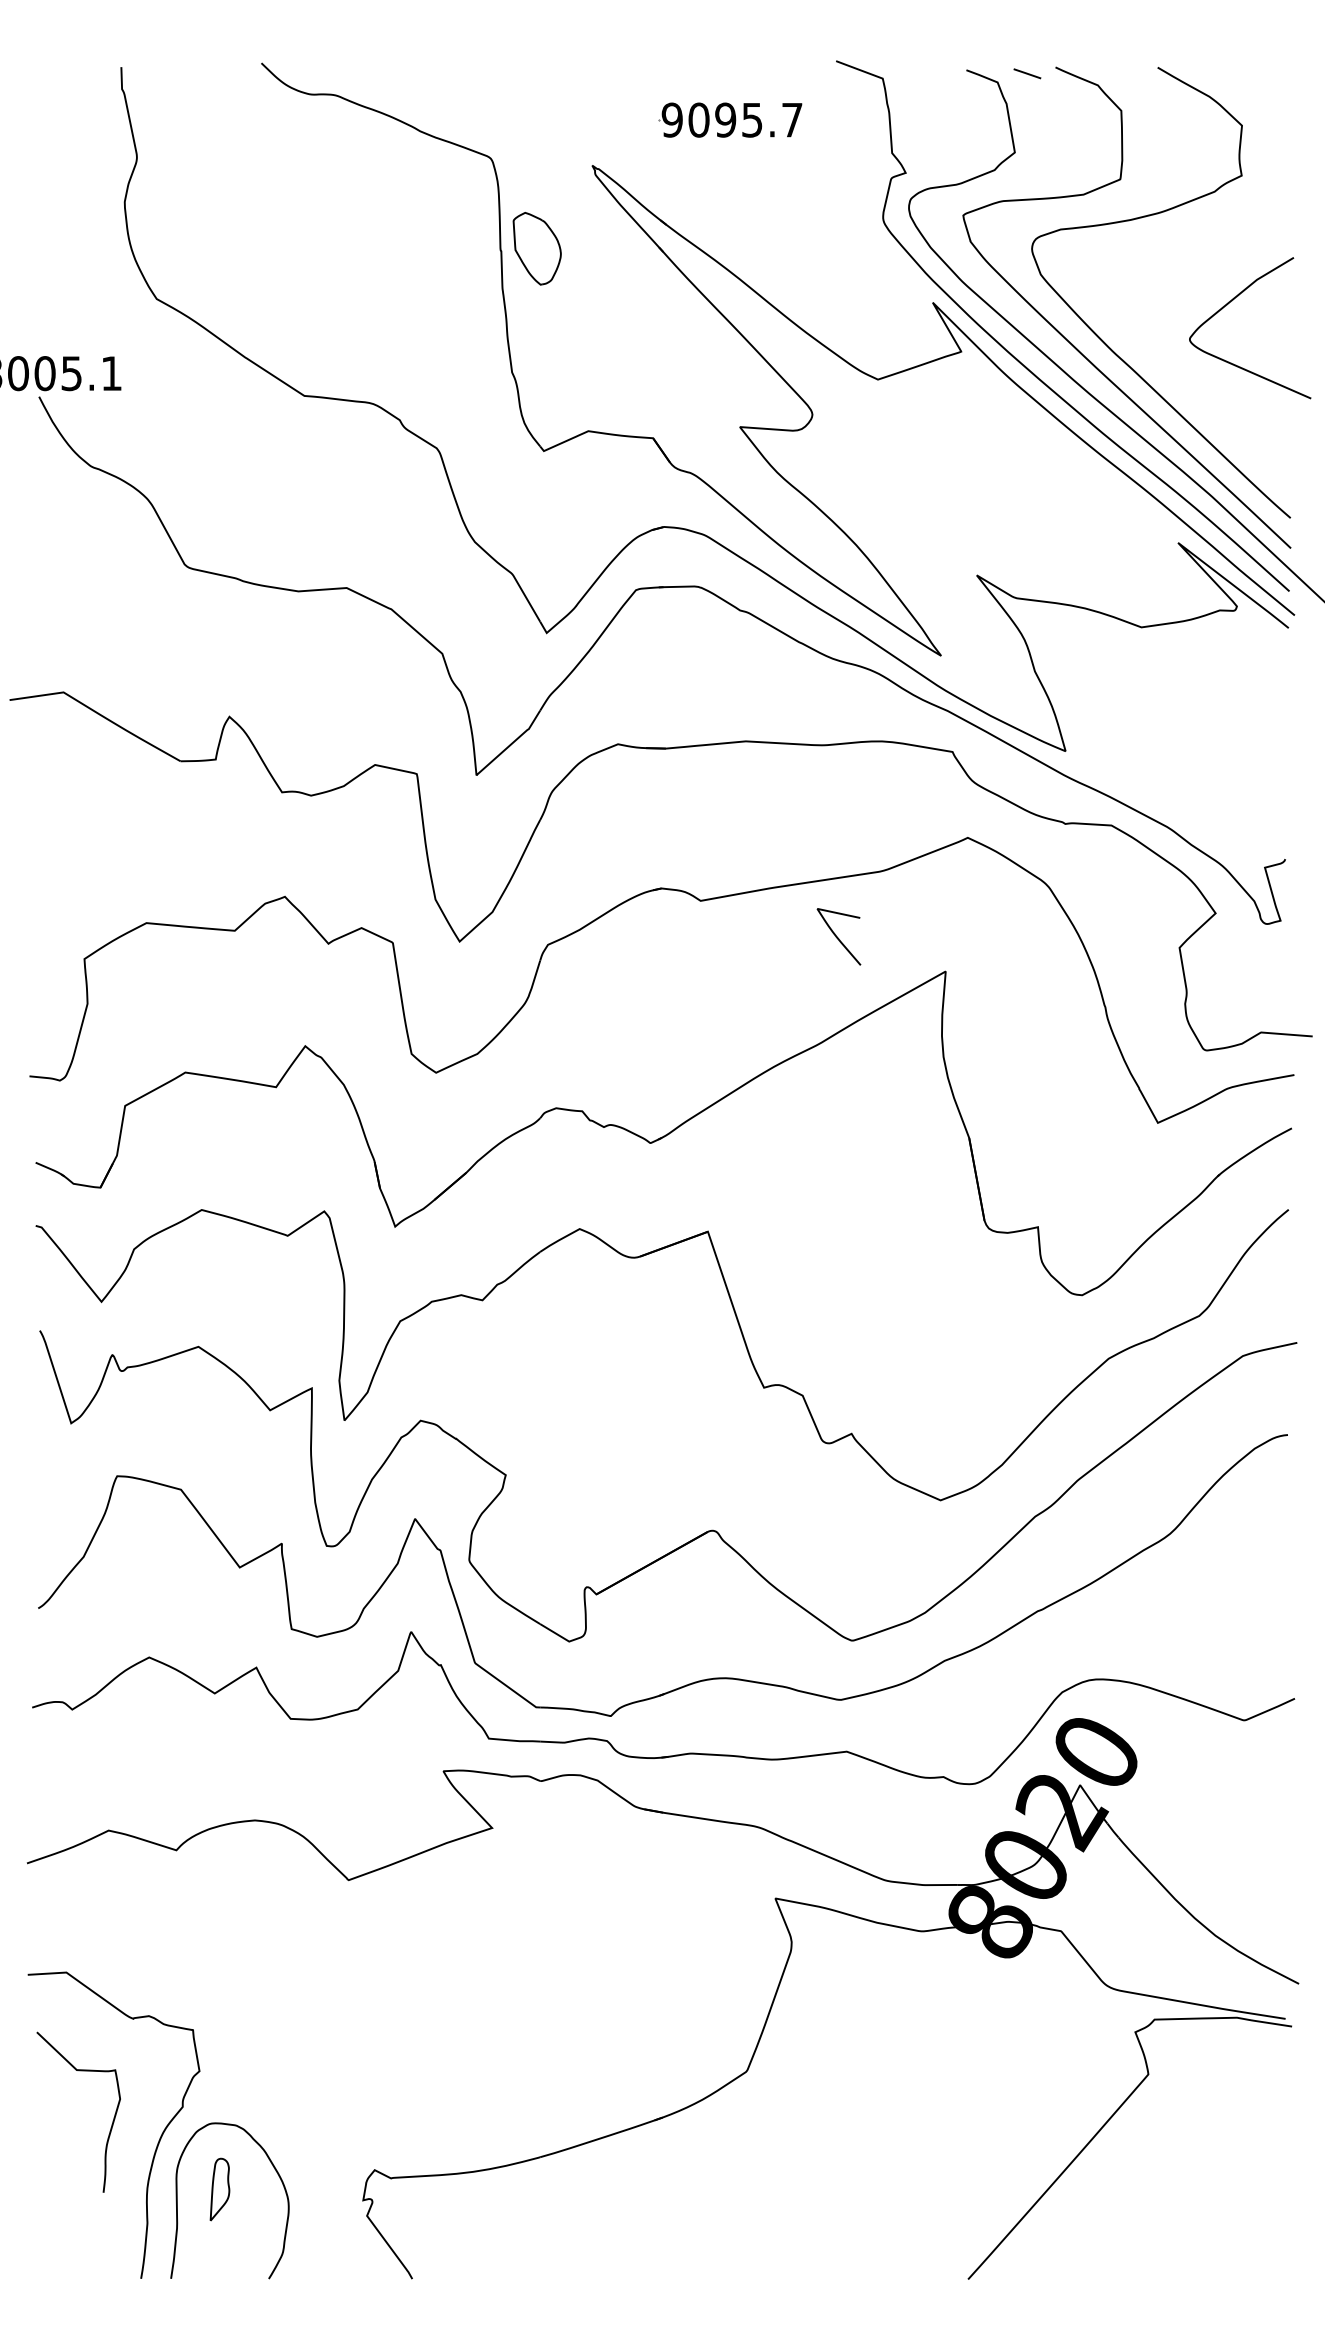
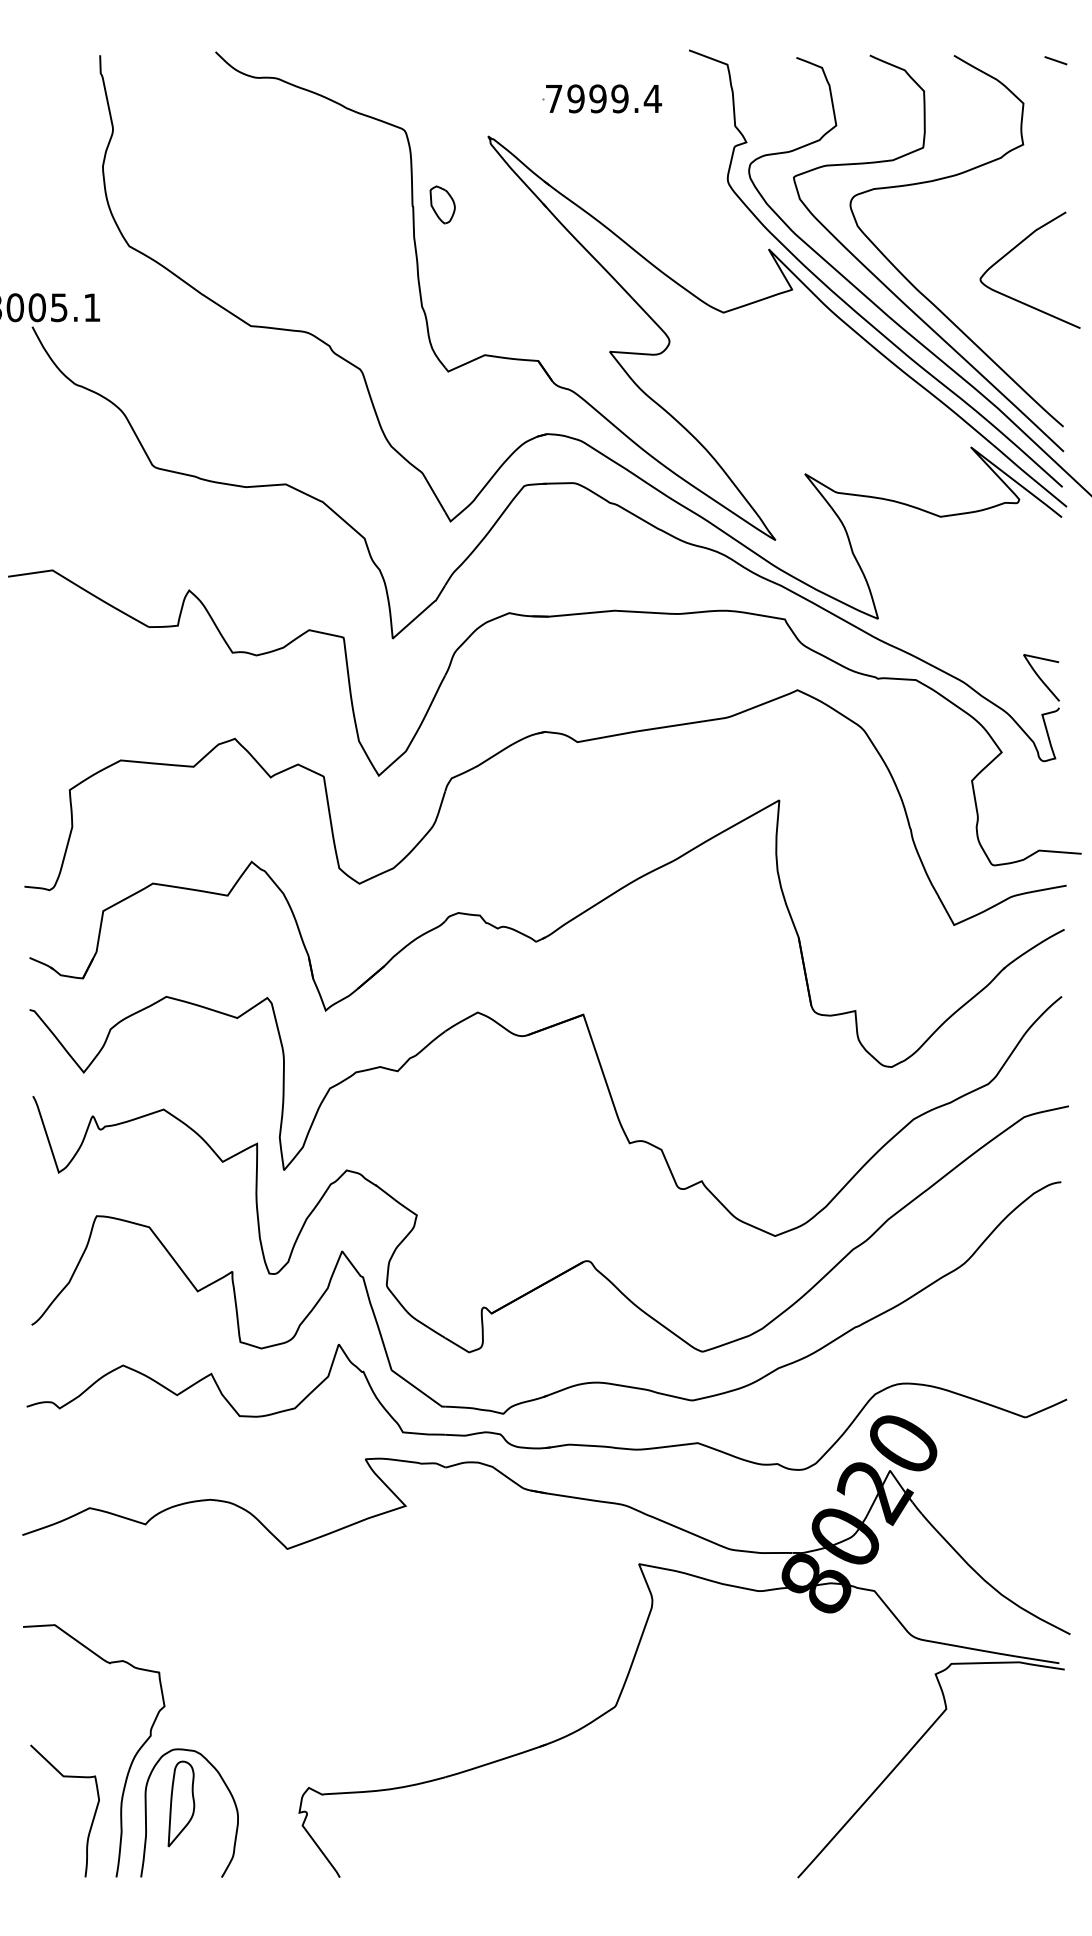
line: (1027, 73) -> (1055, 60), moved
text: (732, 119) -> (603, 98), 9095.7 -> 7999.4
part: (536, 248) -> (442, 204), size x0.62
curve: (837, 936) -> (1040, 677), moved
curve: (112, 2121) -> (92, 1818), moved
part: (219, 2189) -> (181, 1803), size x1.67

